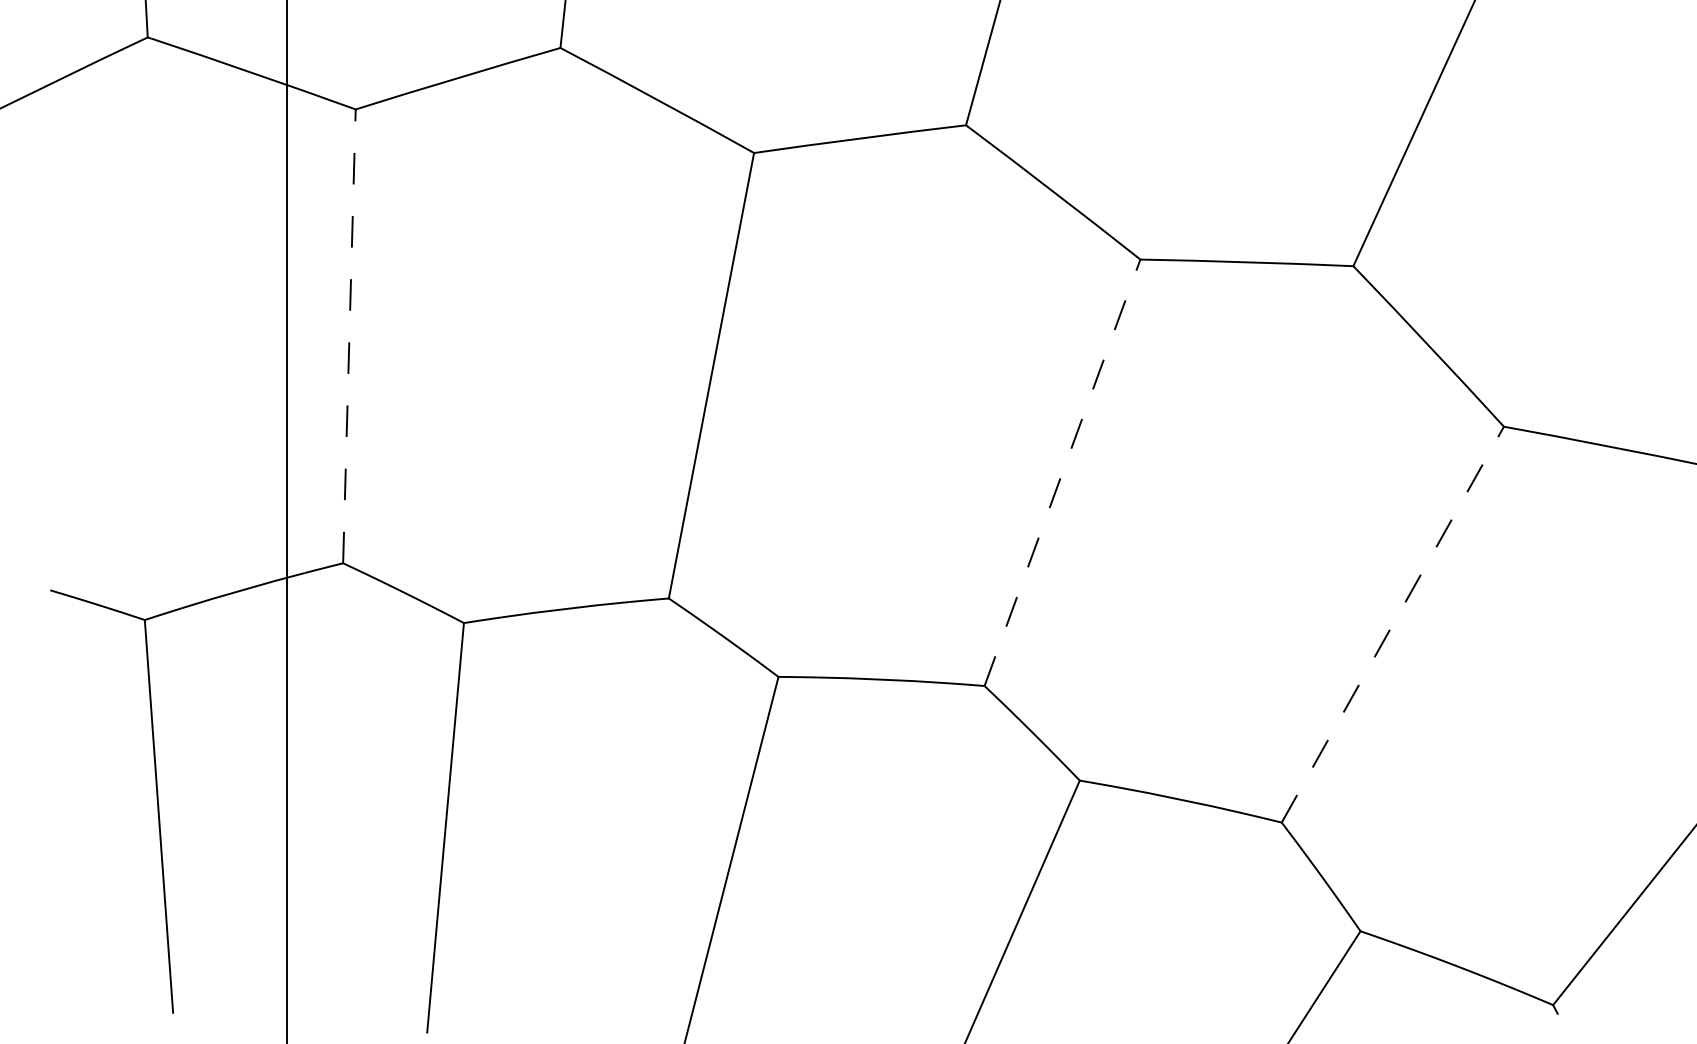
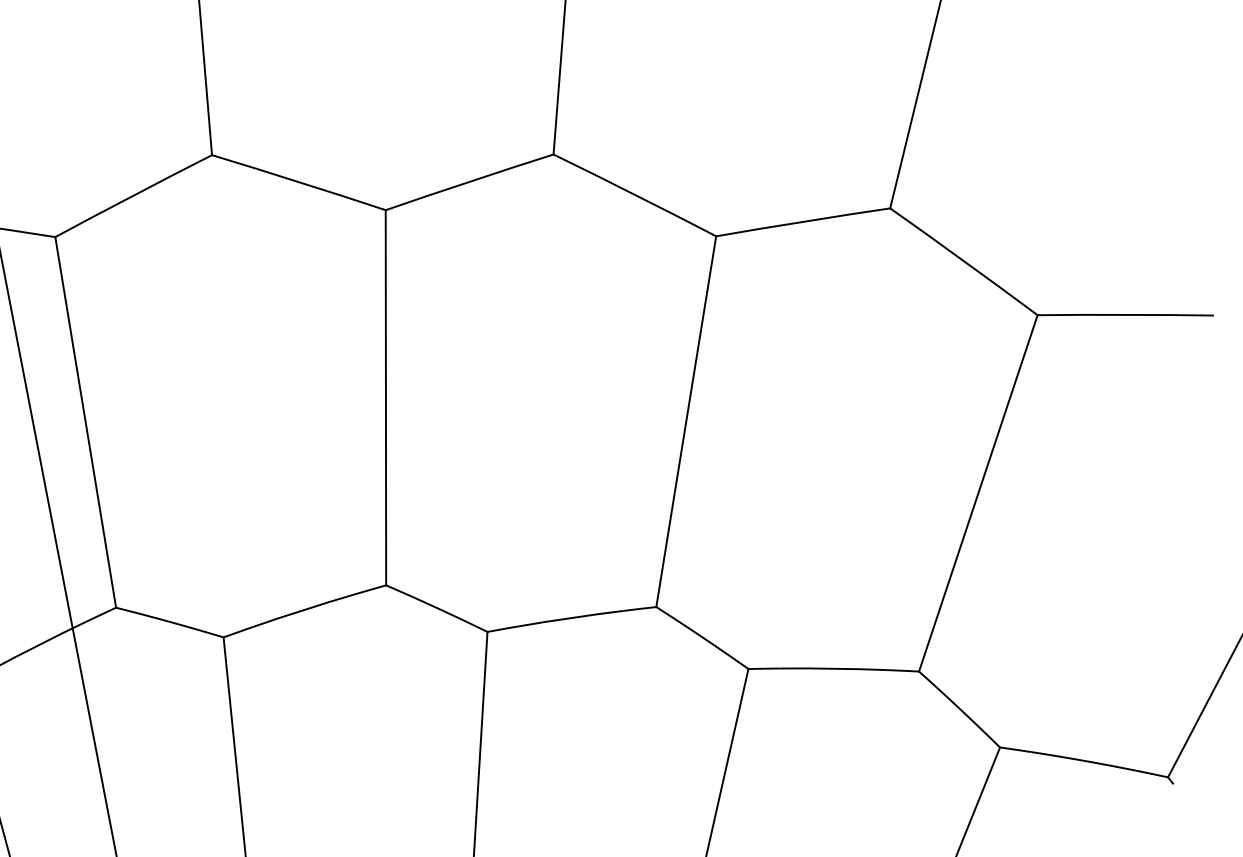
line: (349, 335) -> (85, 421), dashed -> solid
line: (1062, 472) -> (686, 421), dashed -> solid
line: (1393, 624) -> (978, 493), dashed -> solid

